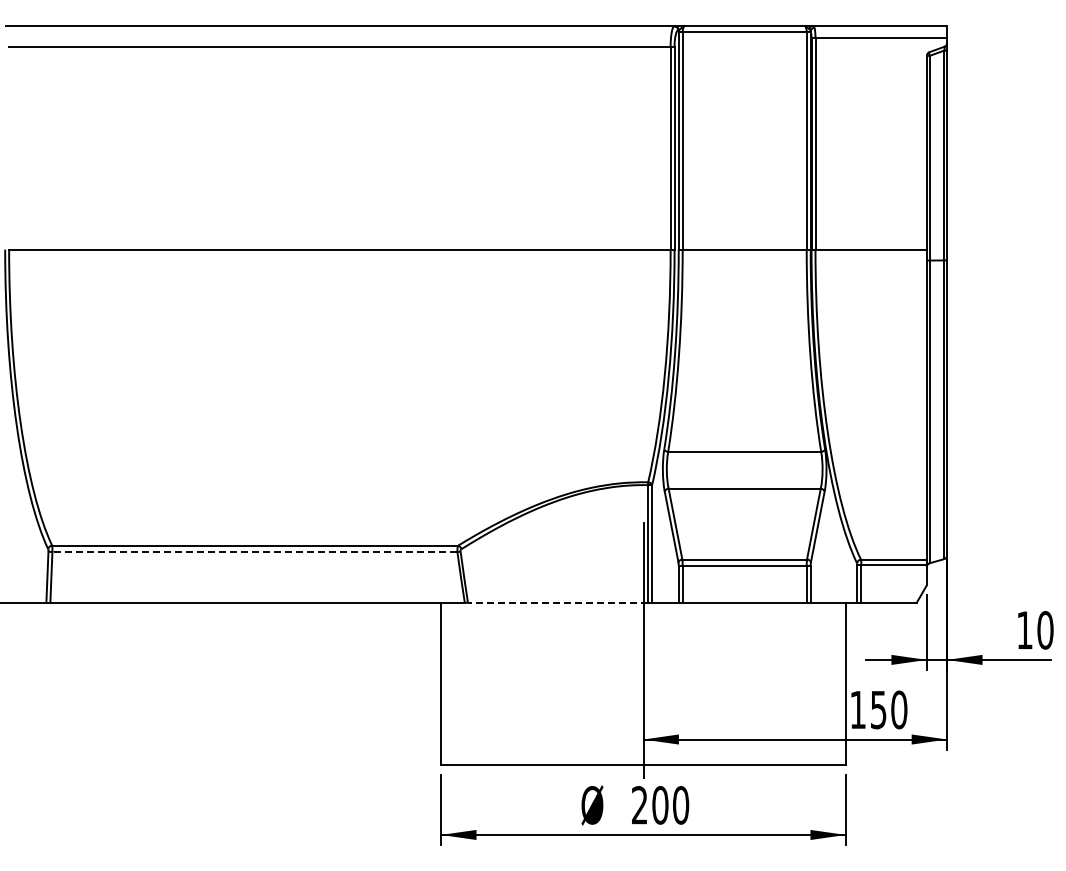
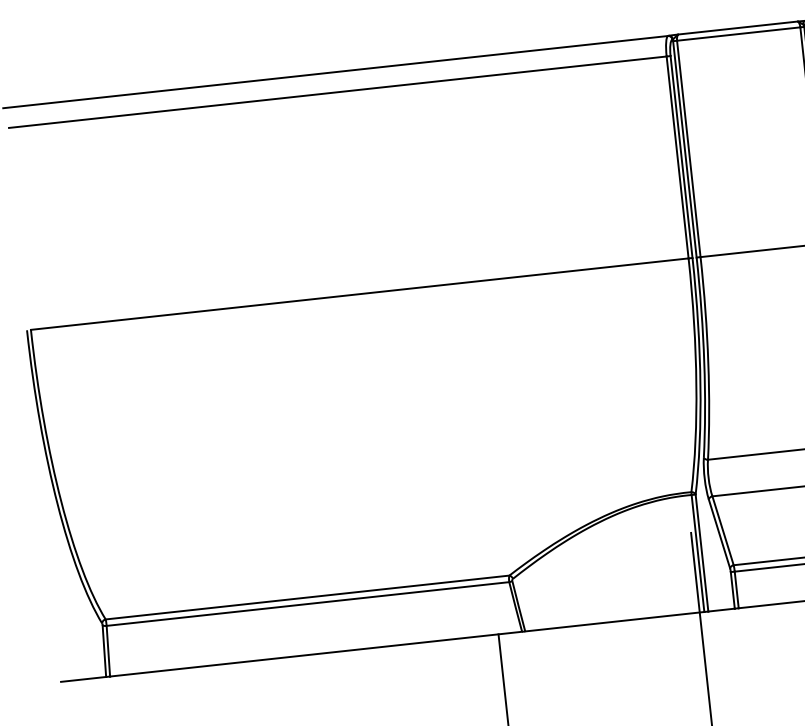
line: (254, 552) -> (307, 604), dashed -> solid
line: (557, 602) -> (614, 621), dashed -> solid

